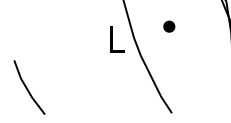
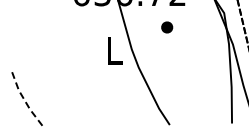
part: (169, 26) -> (167, 27), moved
line: (27, 89) -> (25, 101), solid -> dashed

